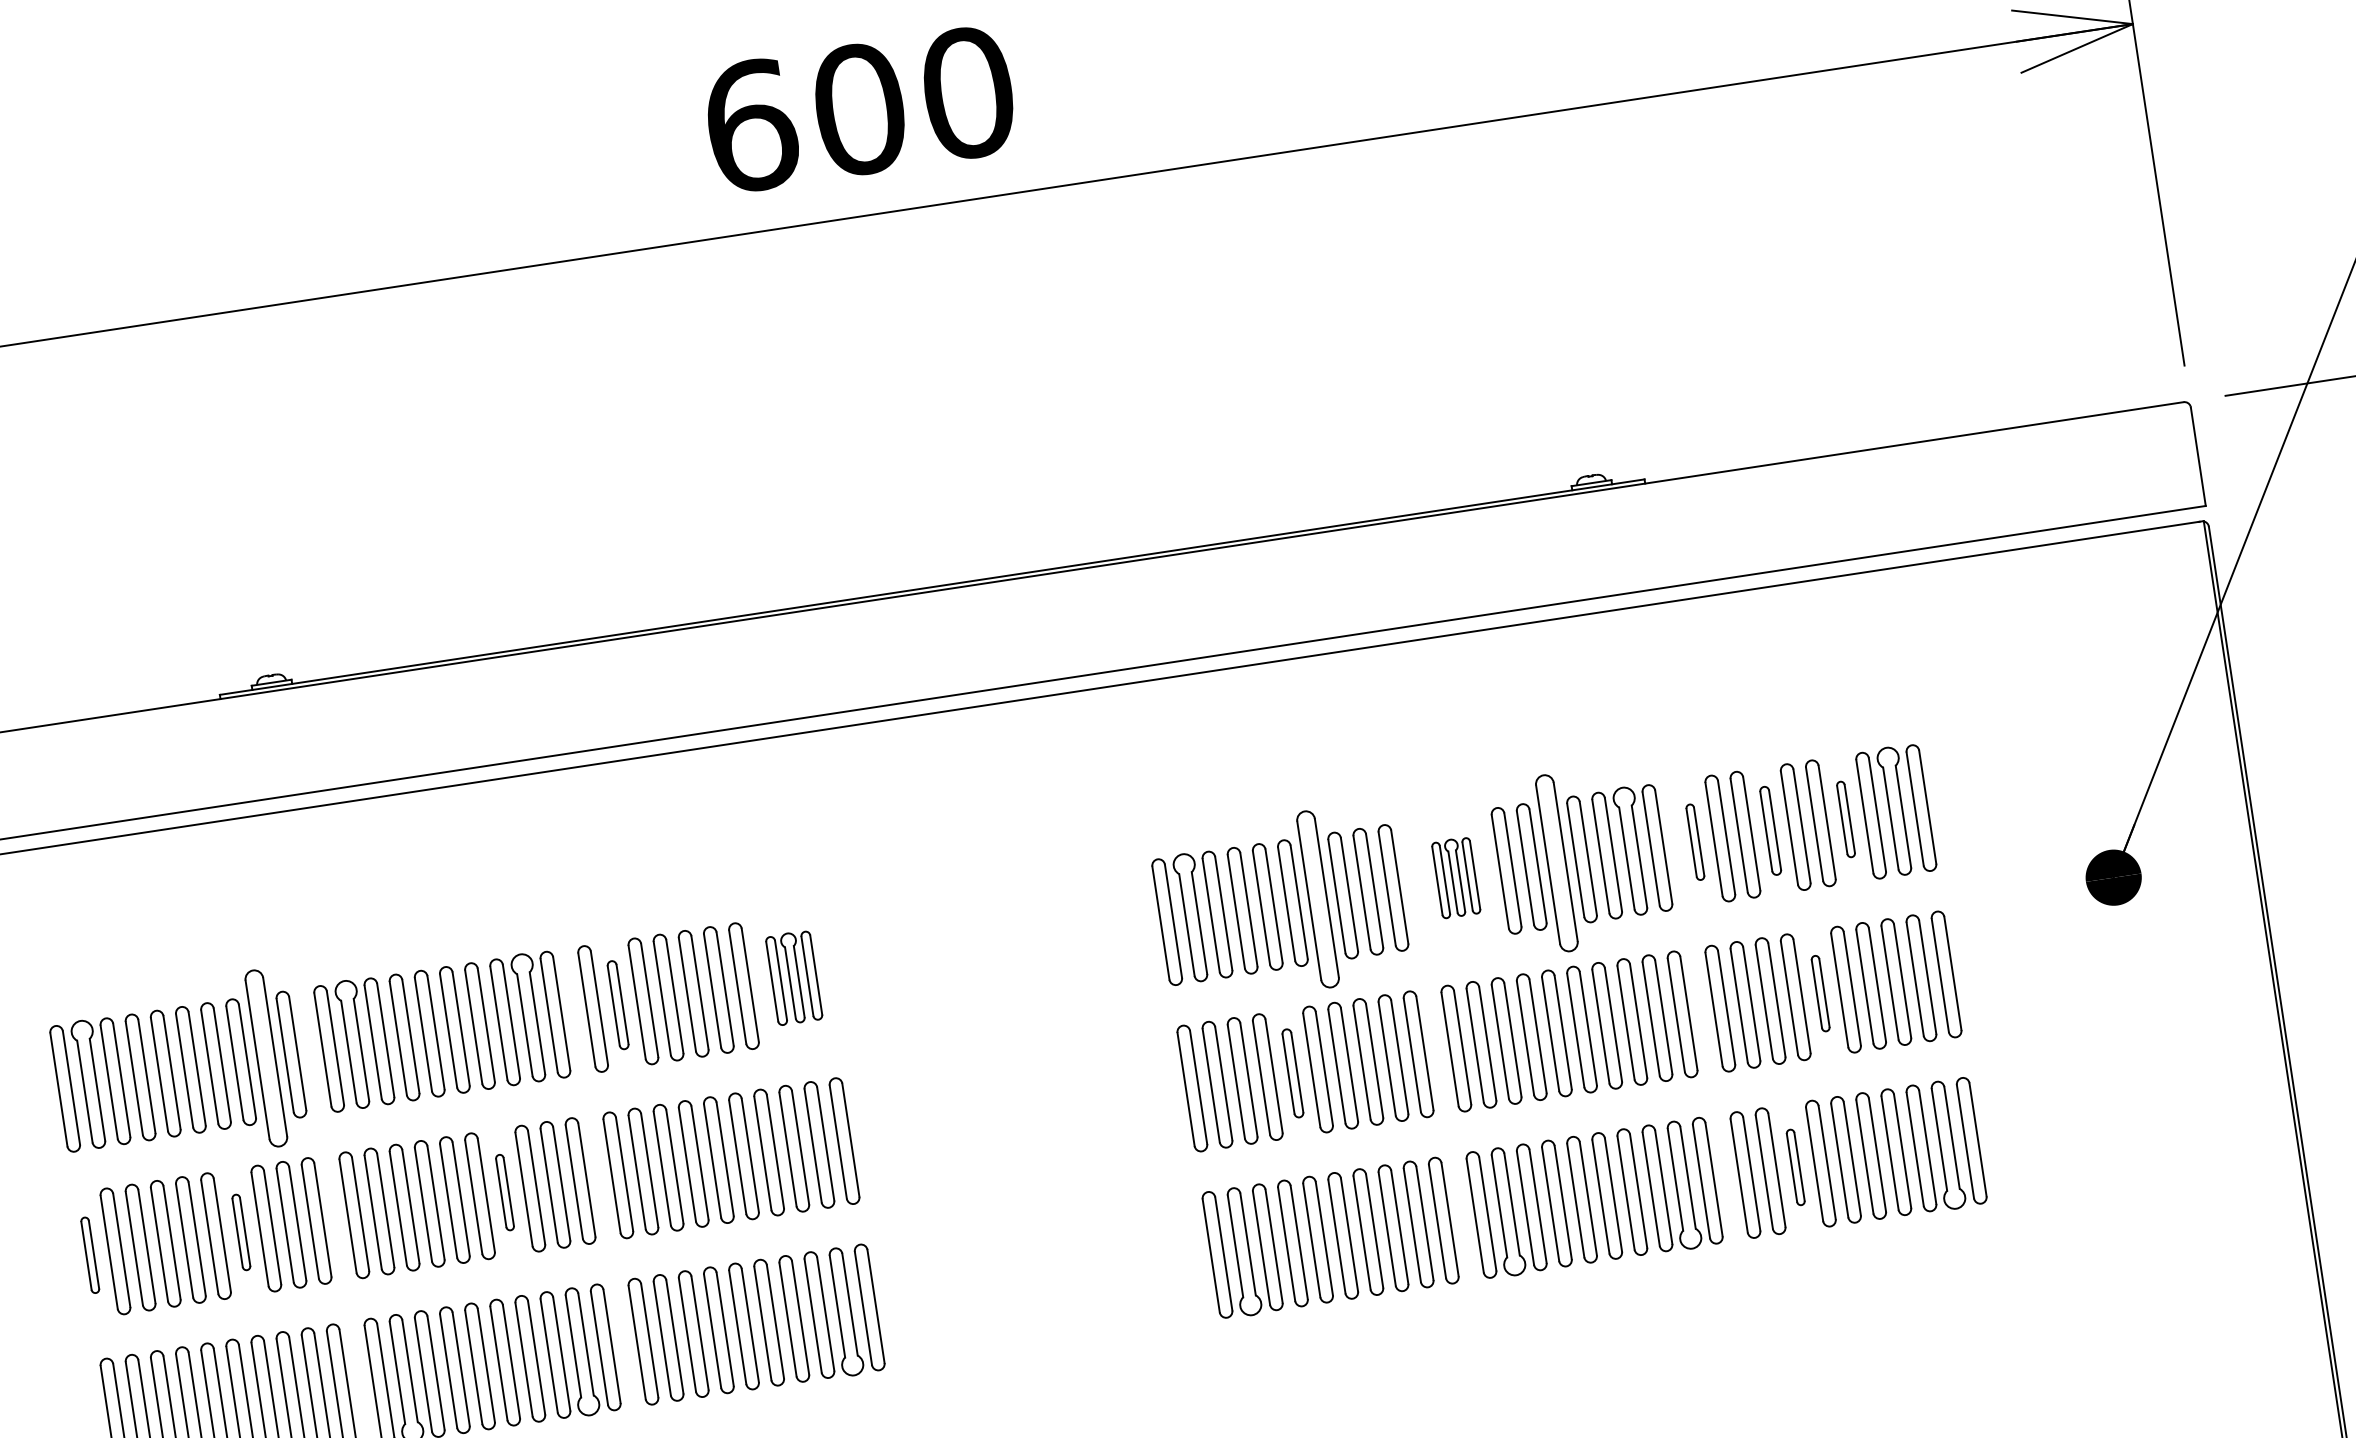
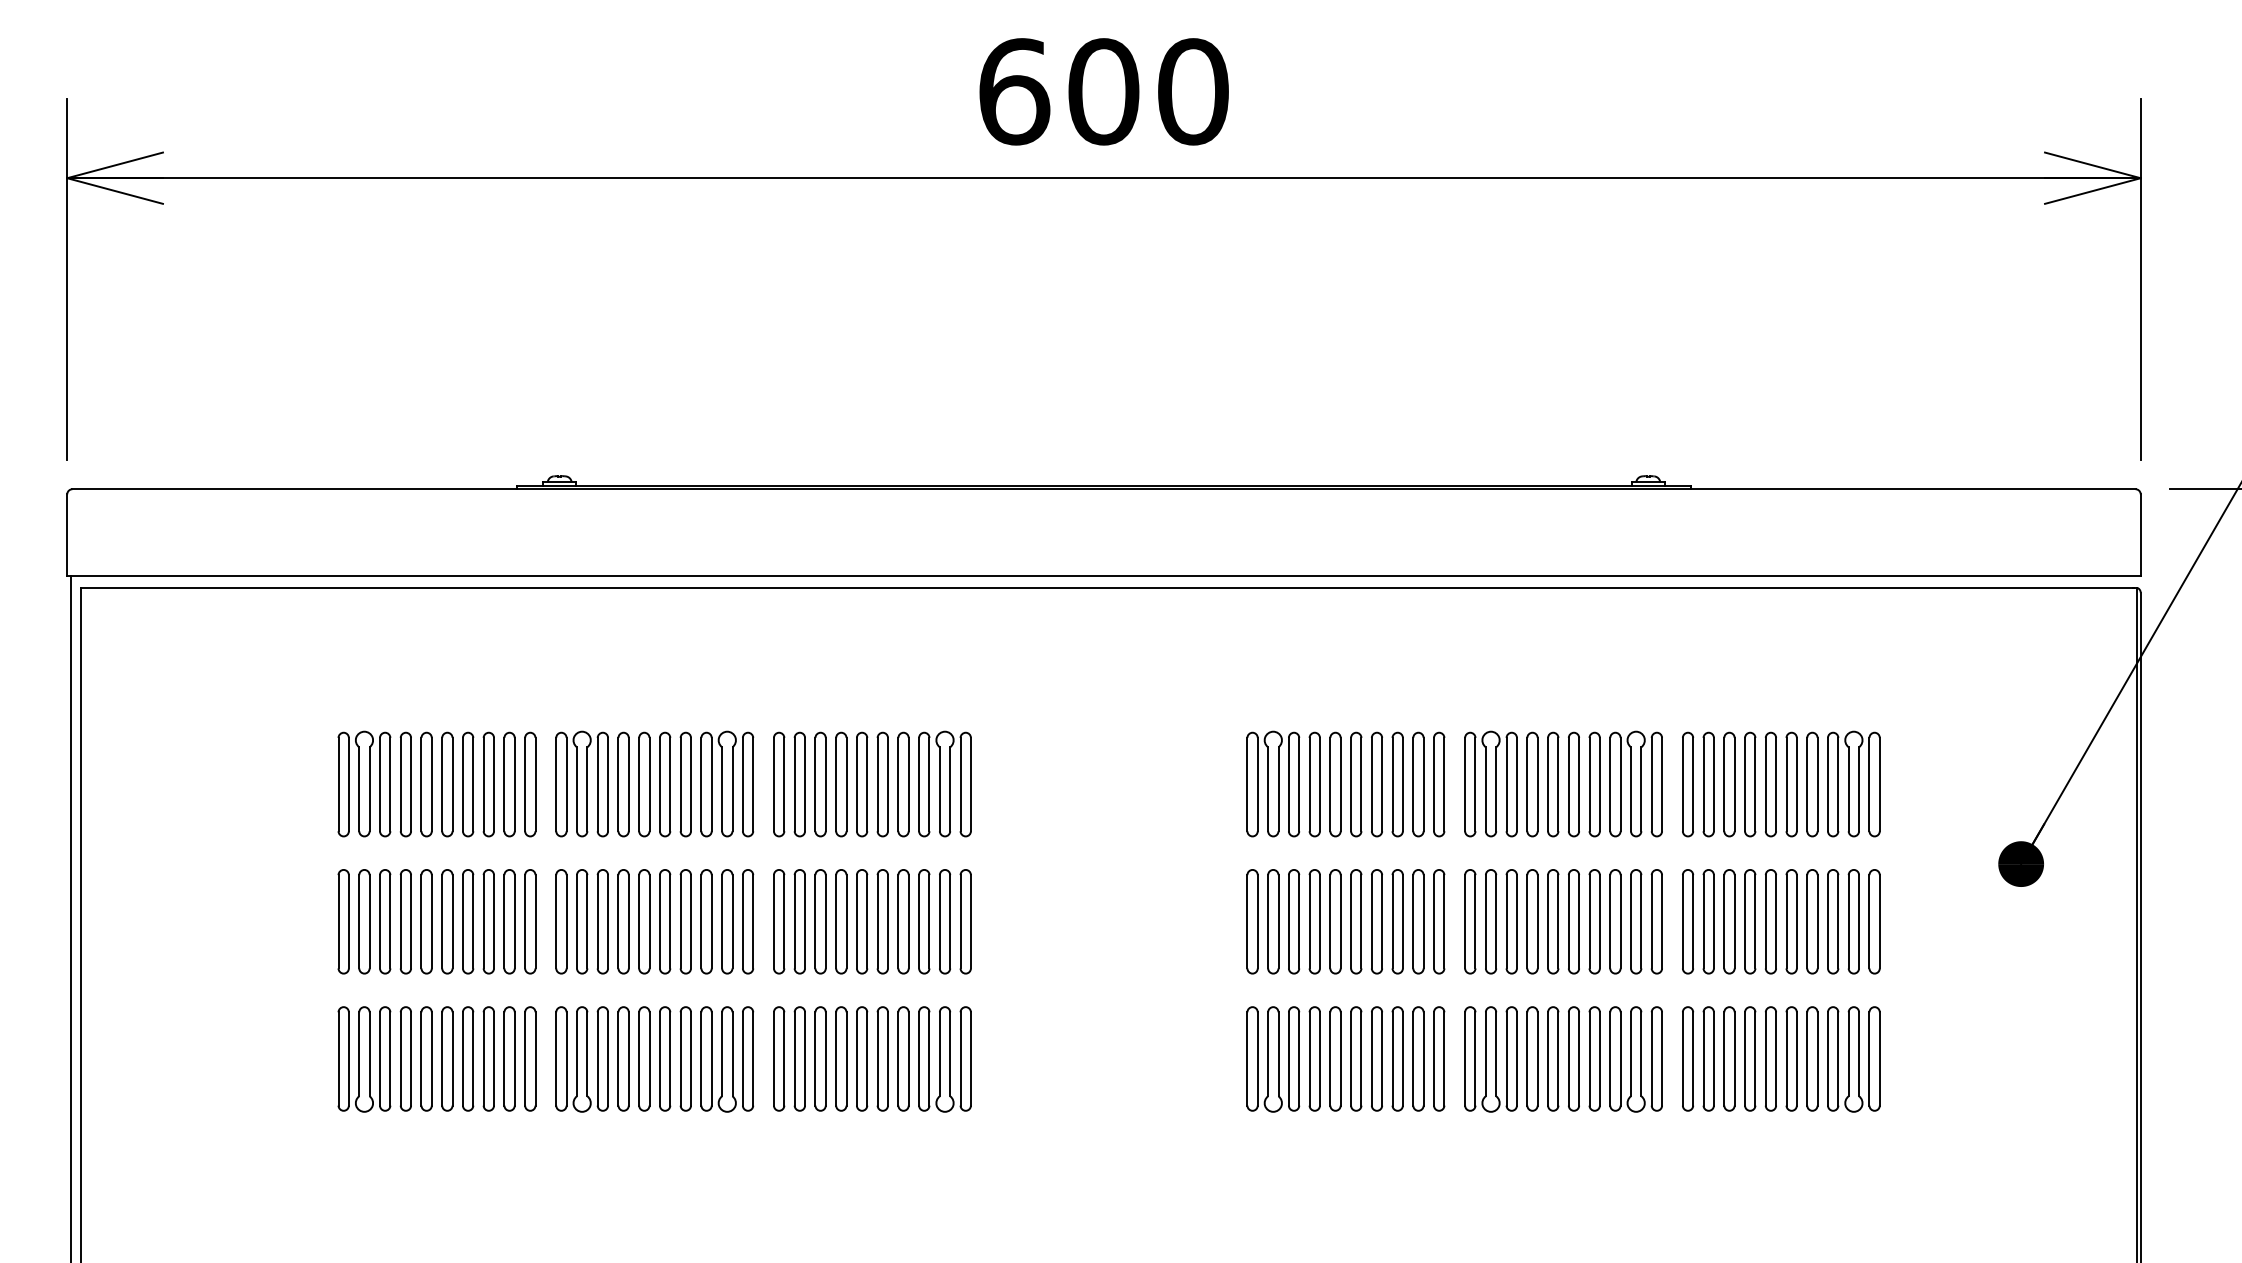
part: (1846, 819) -> (1812, 784), size x1.67
part: (1770, 830) -> (1750, 784), size x1.43
part: (1695, 842) -> (1688, 784), size x1.67
part: (1556, 863) -> (1573, 784), size x0.71
part: (1455, 877) -> (1490, 783), size x1.67
part: (1317, 899) -> (1376, 784), size x0.71
part: (793, 977) -> (944, 783), size x1.43
part: (1820, 993) -> (1770, 921), size x1.67
part: (617, 1005) -> (799, 784), size x1.43
part: (266, 1058) -> (509, 784), size x0.71
part: (1292, 1072) -> (1335, 921), size x1.43
part: (1795, 1166) -> (1729, 1058), size x1.67
part: (504, 1192) -> (685, 921), size x1.67
part: (241, 1231) -> (468, 921), size x1.67
part: (90, 1254) -> (343, 921), size x1.67

